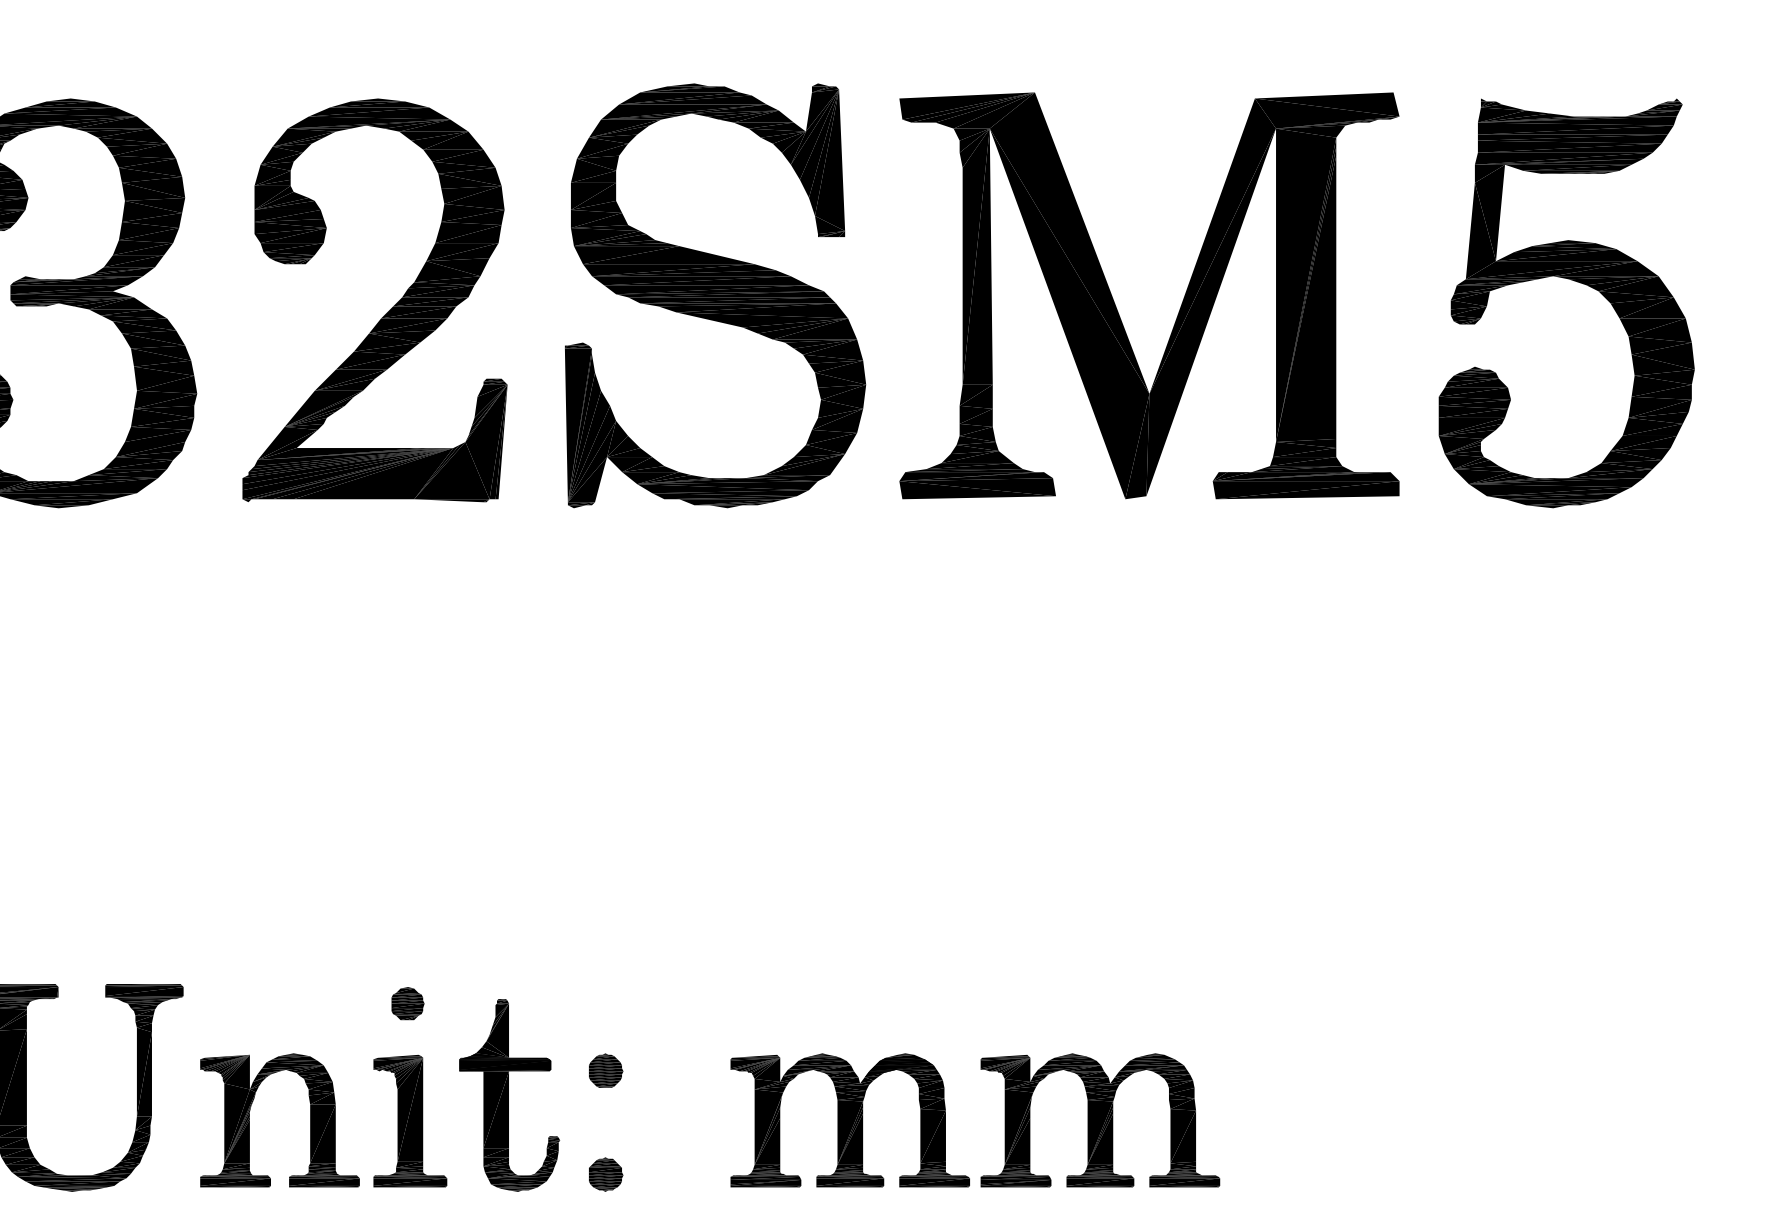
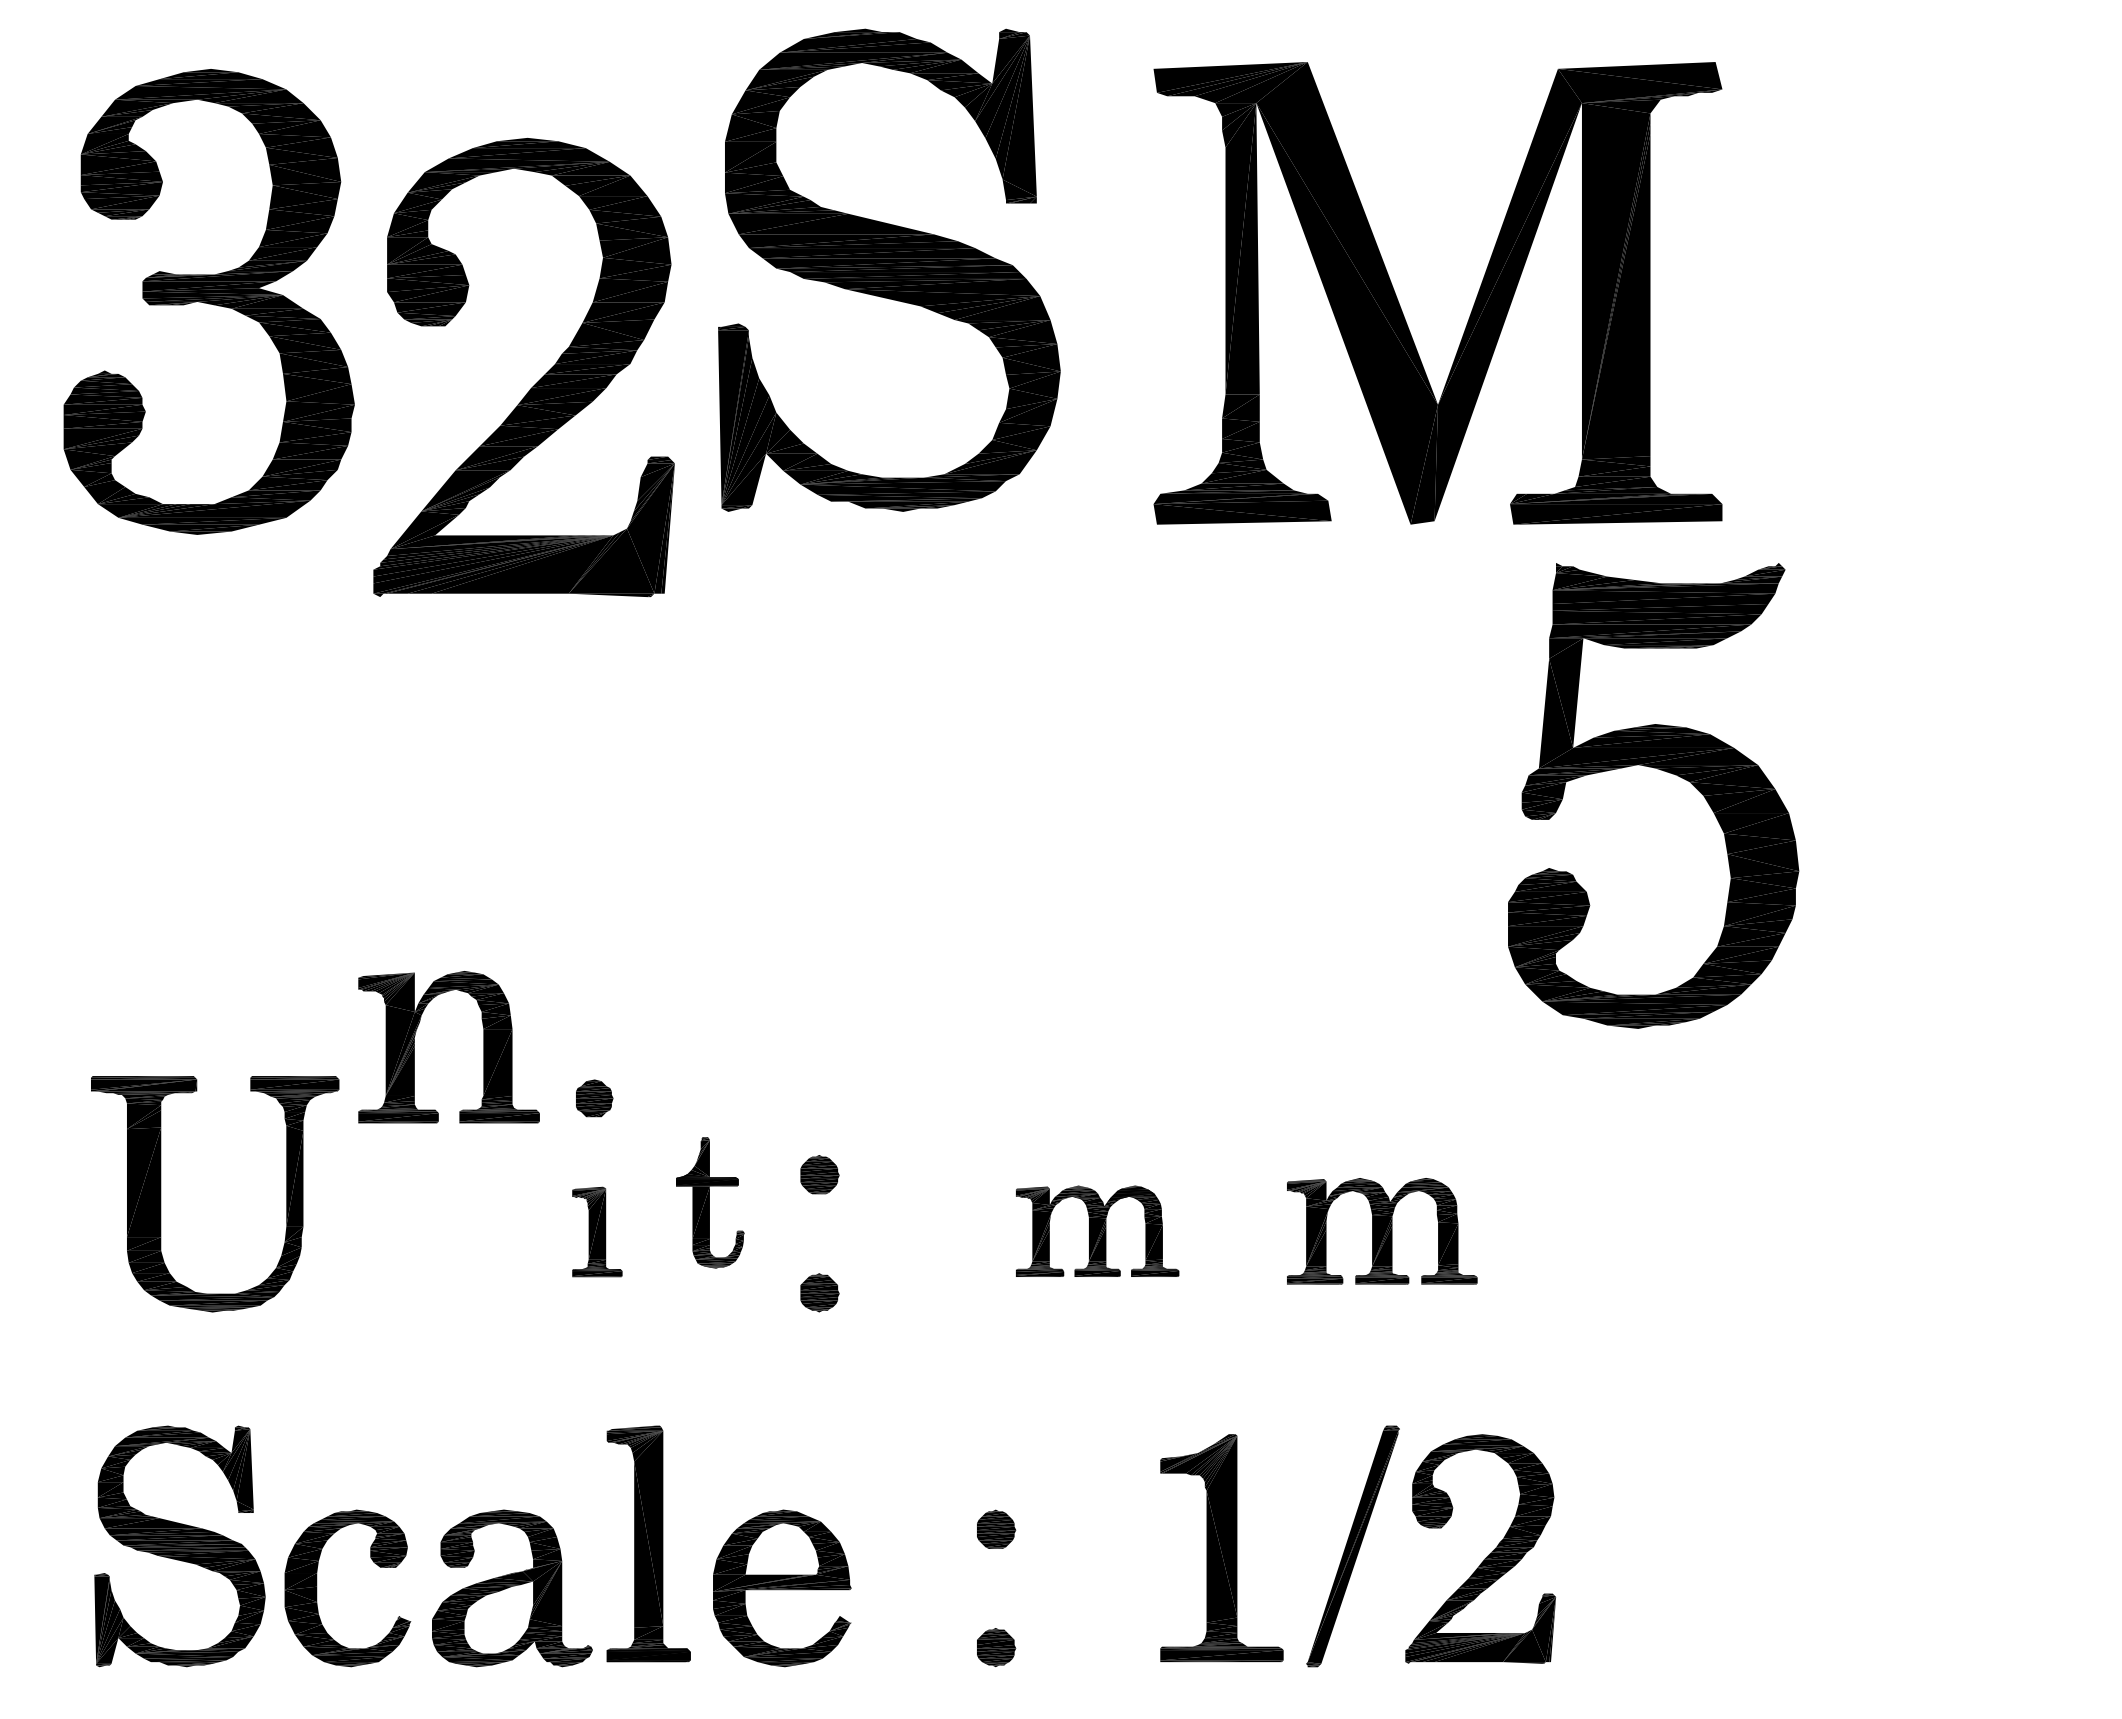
part: (1572, 281) -> (1660, 770), moved
part: (715, 295) -> (889, 269), moved
part: (386, 312) -> (537, 381), moved
part: (509, 1095) -> (710, 1202), size x0.6
part: (249, 1120) -> (414, 1047), moved
part: (410, 1120) -> (597, 1231), size x0.6
part: (850, 1120) -> (1097, 1231), size x0.6
part: (1100, 1120) -> (1382, 1231), size x0.7

